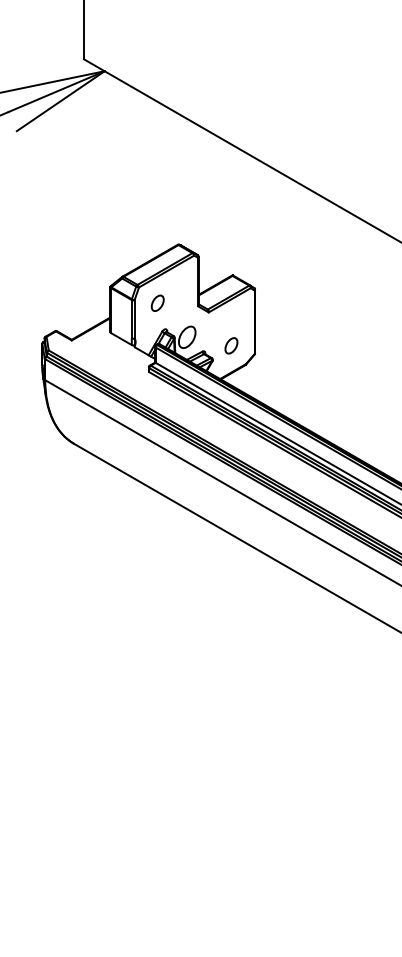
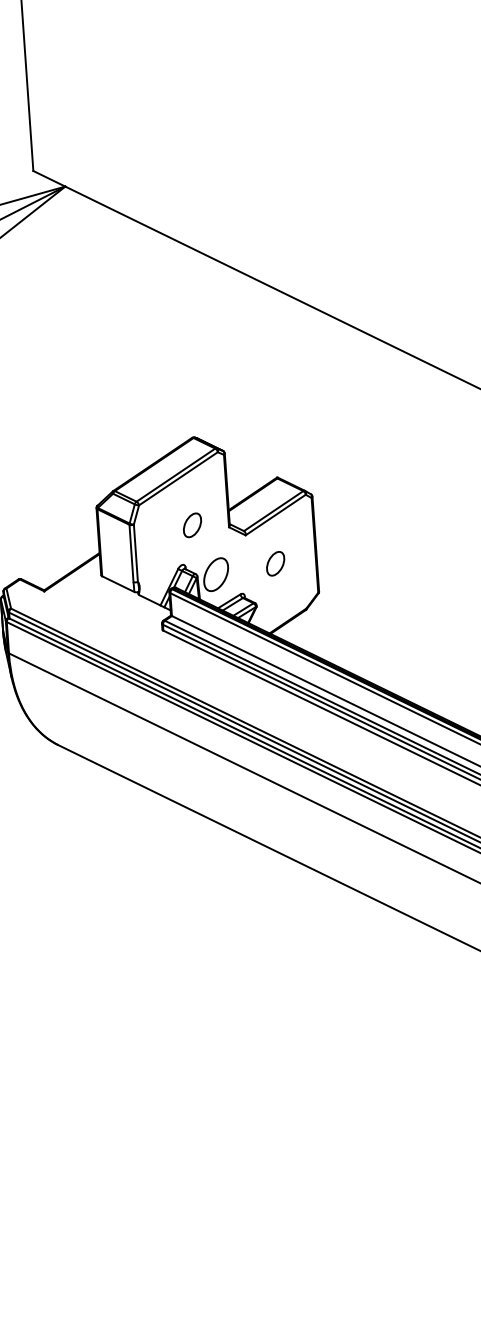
part: (157, 302) -> (192, 524), moved
part: (231, 345) -> (275, 563), moved

